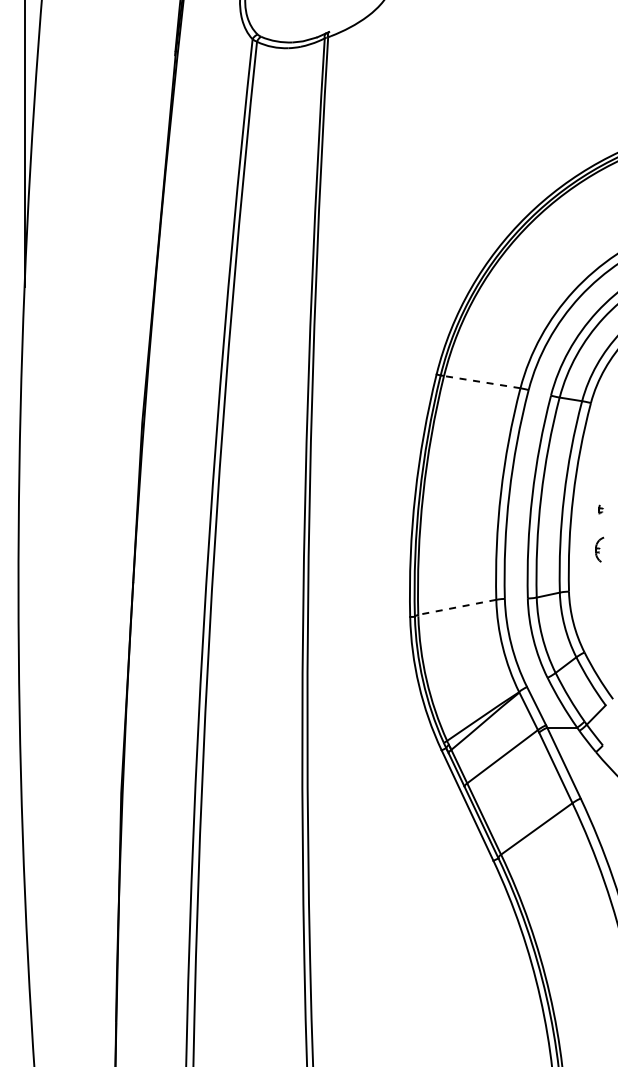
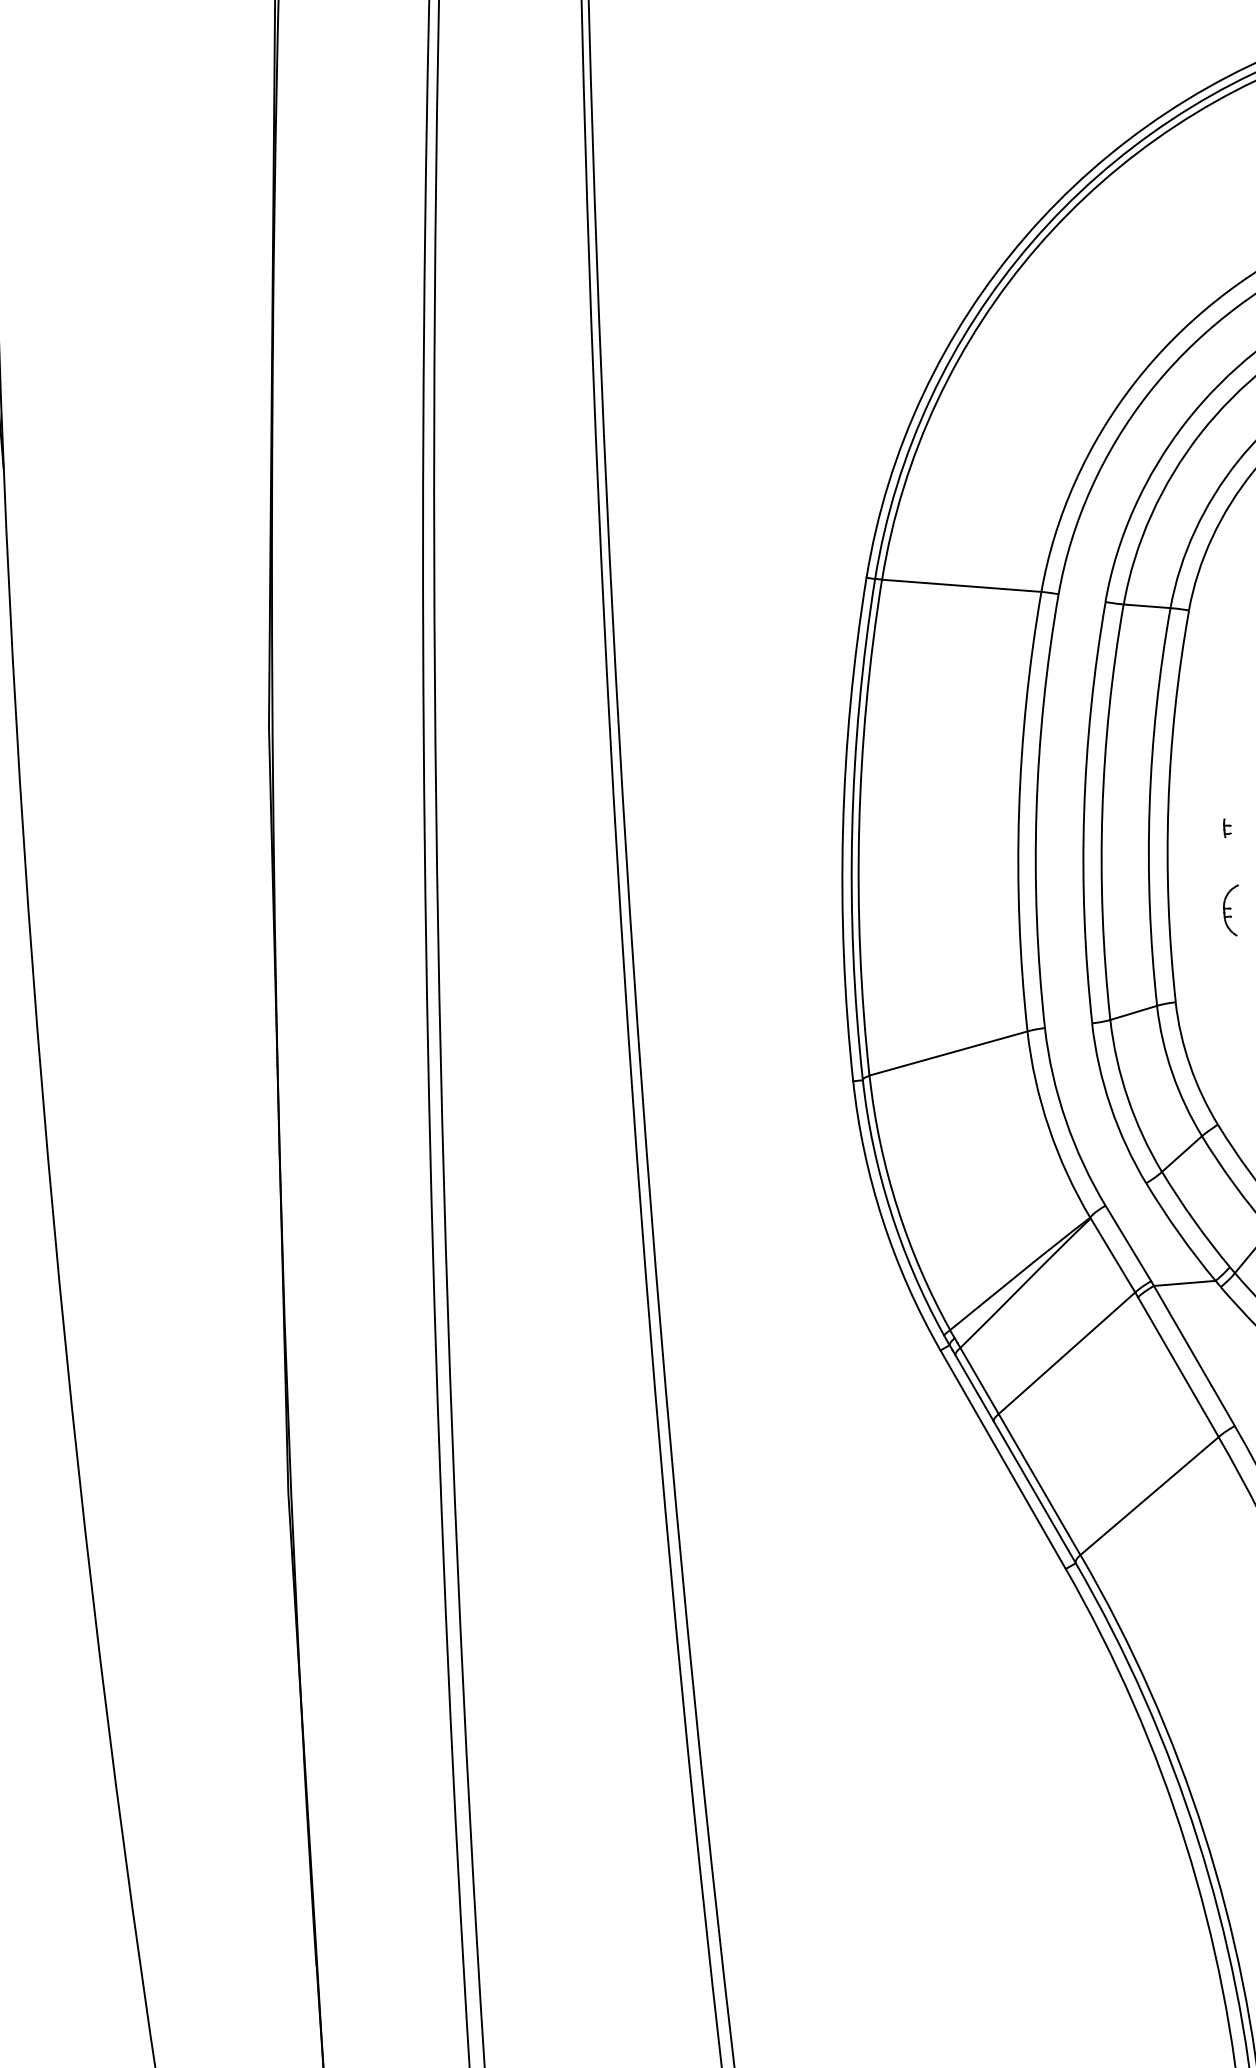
line: (482, 382) -> (962, 586), dashed -> solid
line: (457, 607) -> (948, 1053), dashed -> solid

